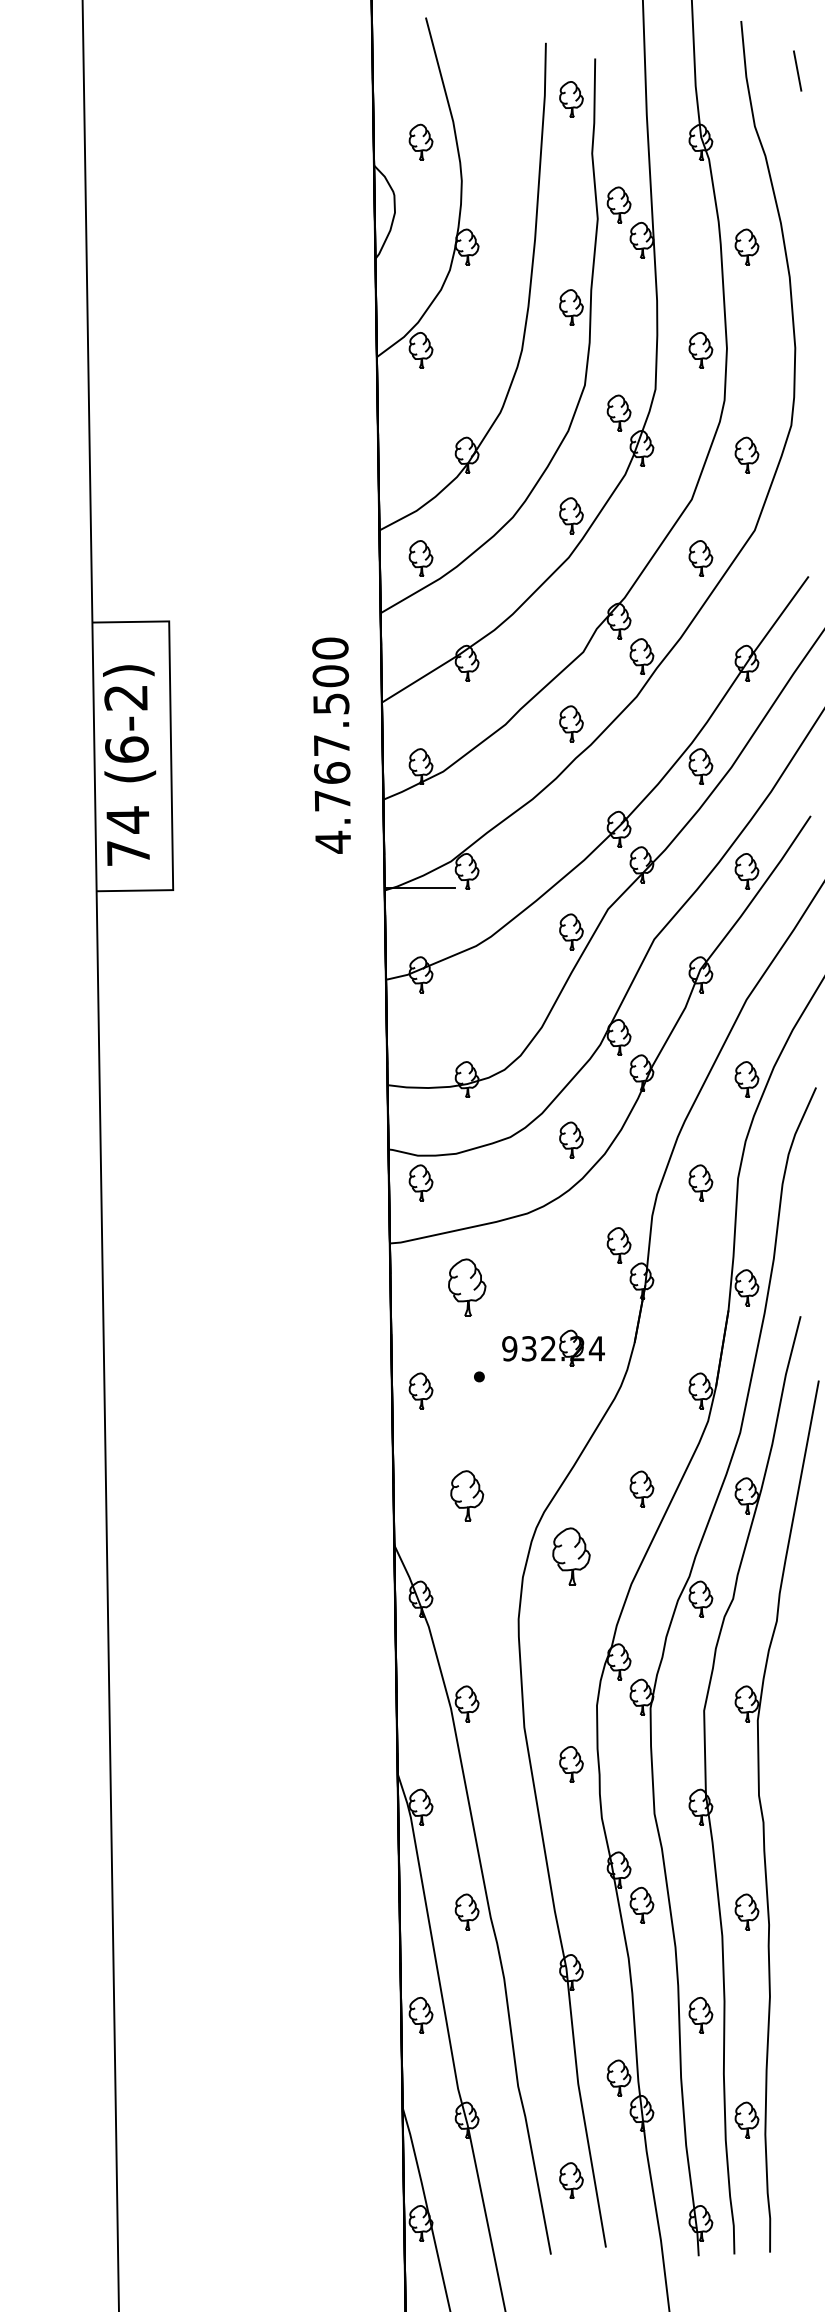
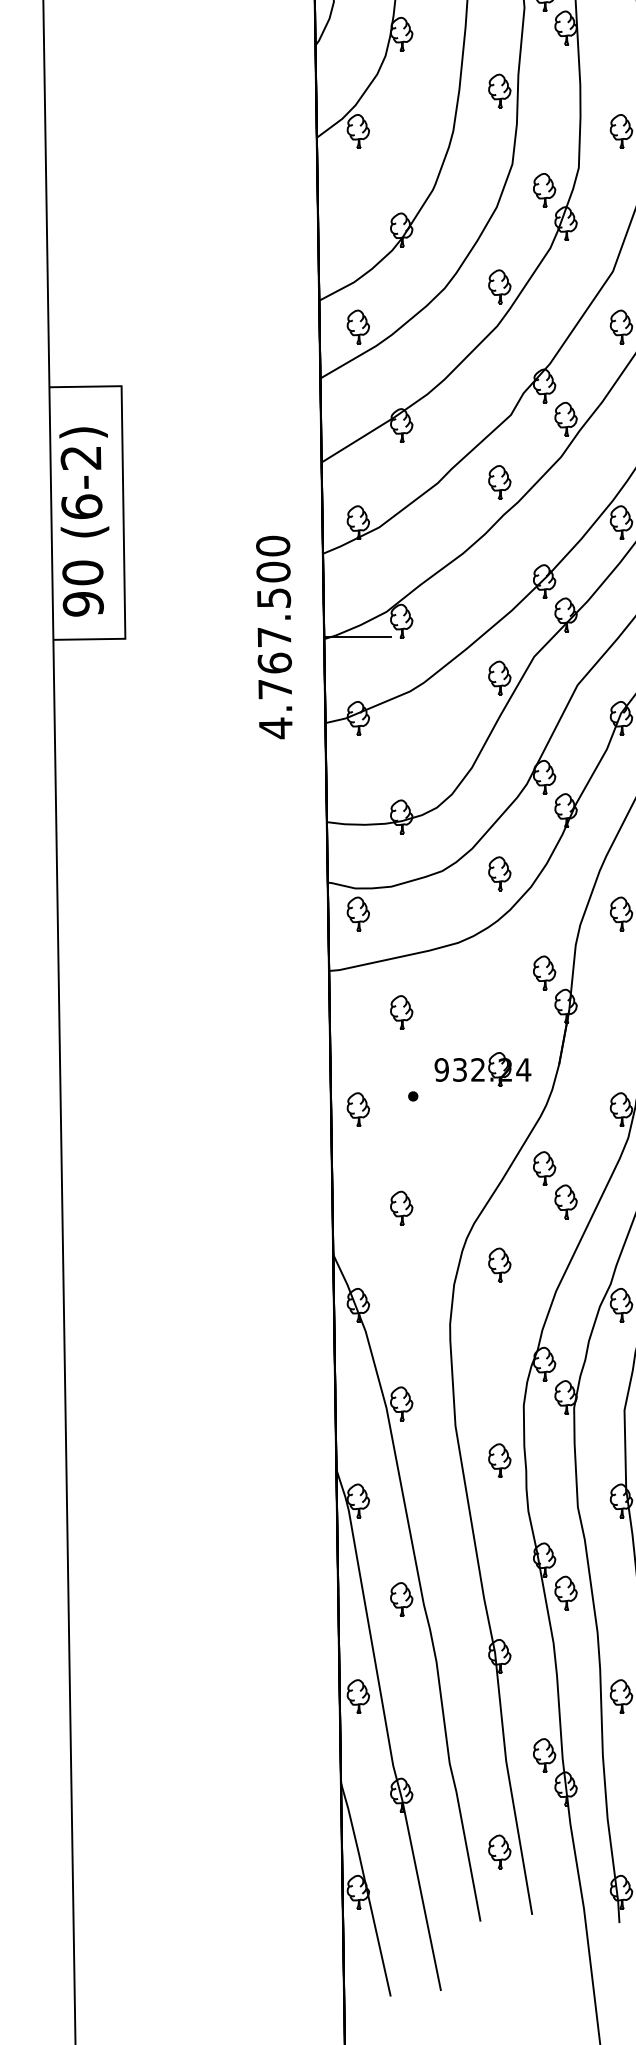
text: (331, 745) -> (274, 637), moved
text: (128, 836) -> (83, 588), 74 -> 90
part: (466, 1287) -> (401, 1012), size x0.62
part: (618, 1453) -> (544, 1168), added
part: (466, 1495) -> (401, 1207), size x0.71
part: (571, 1555) -> (499, 1264), size x0.62

